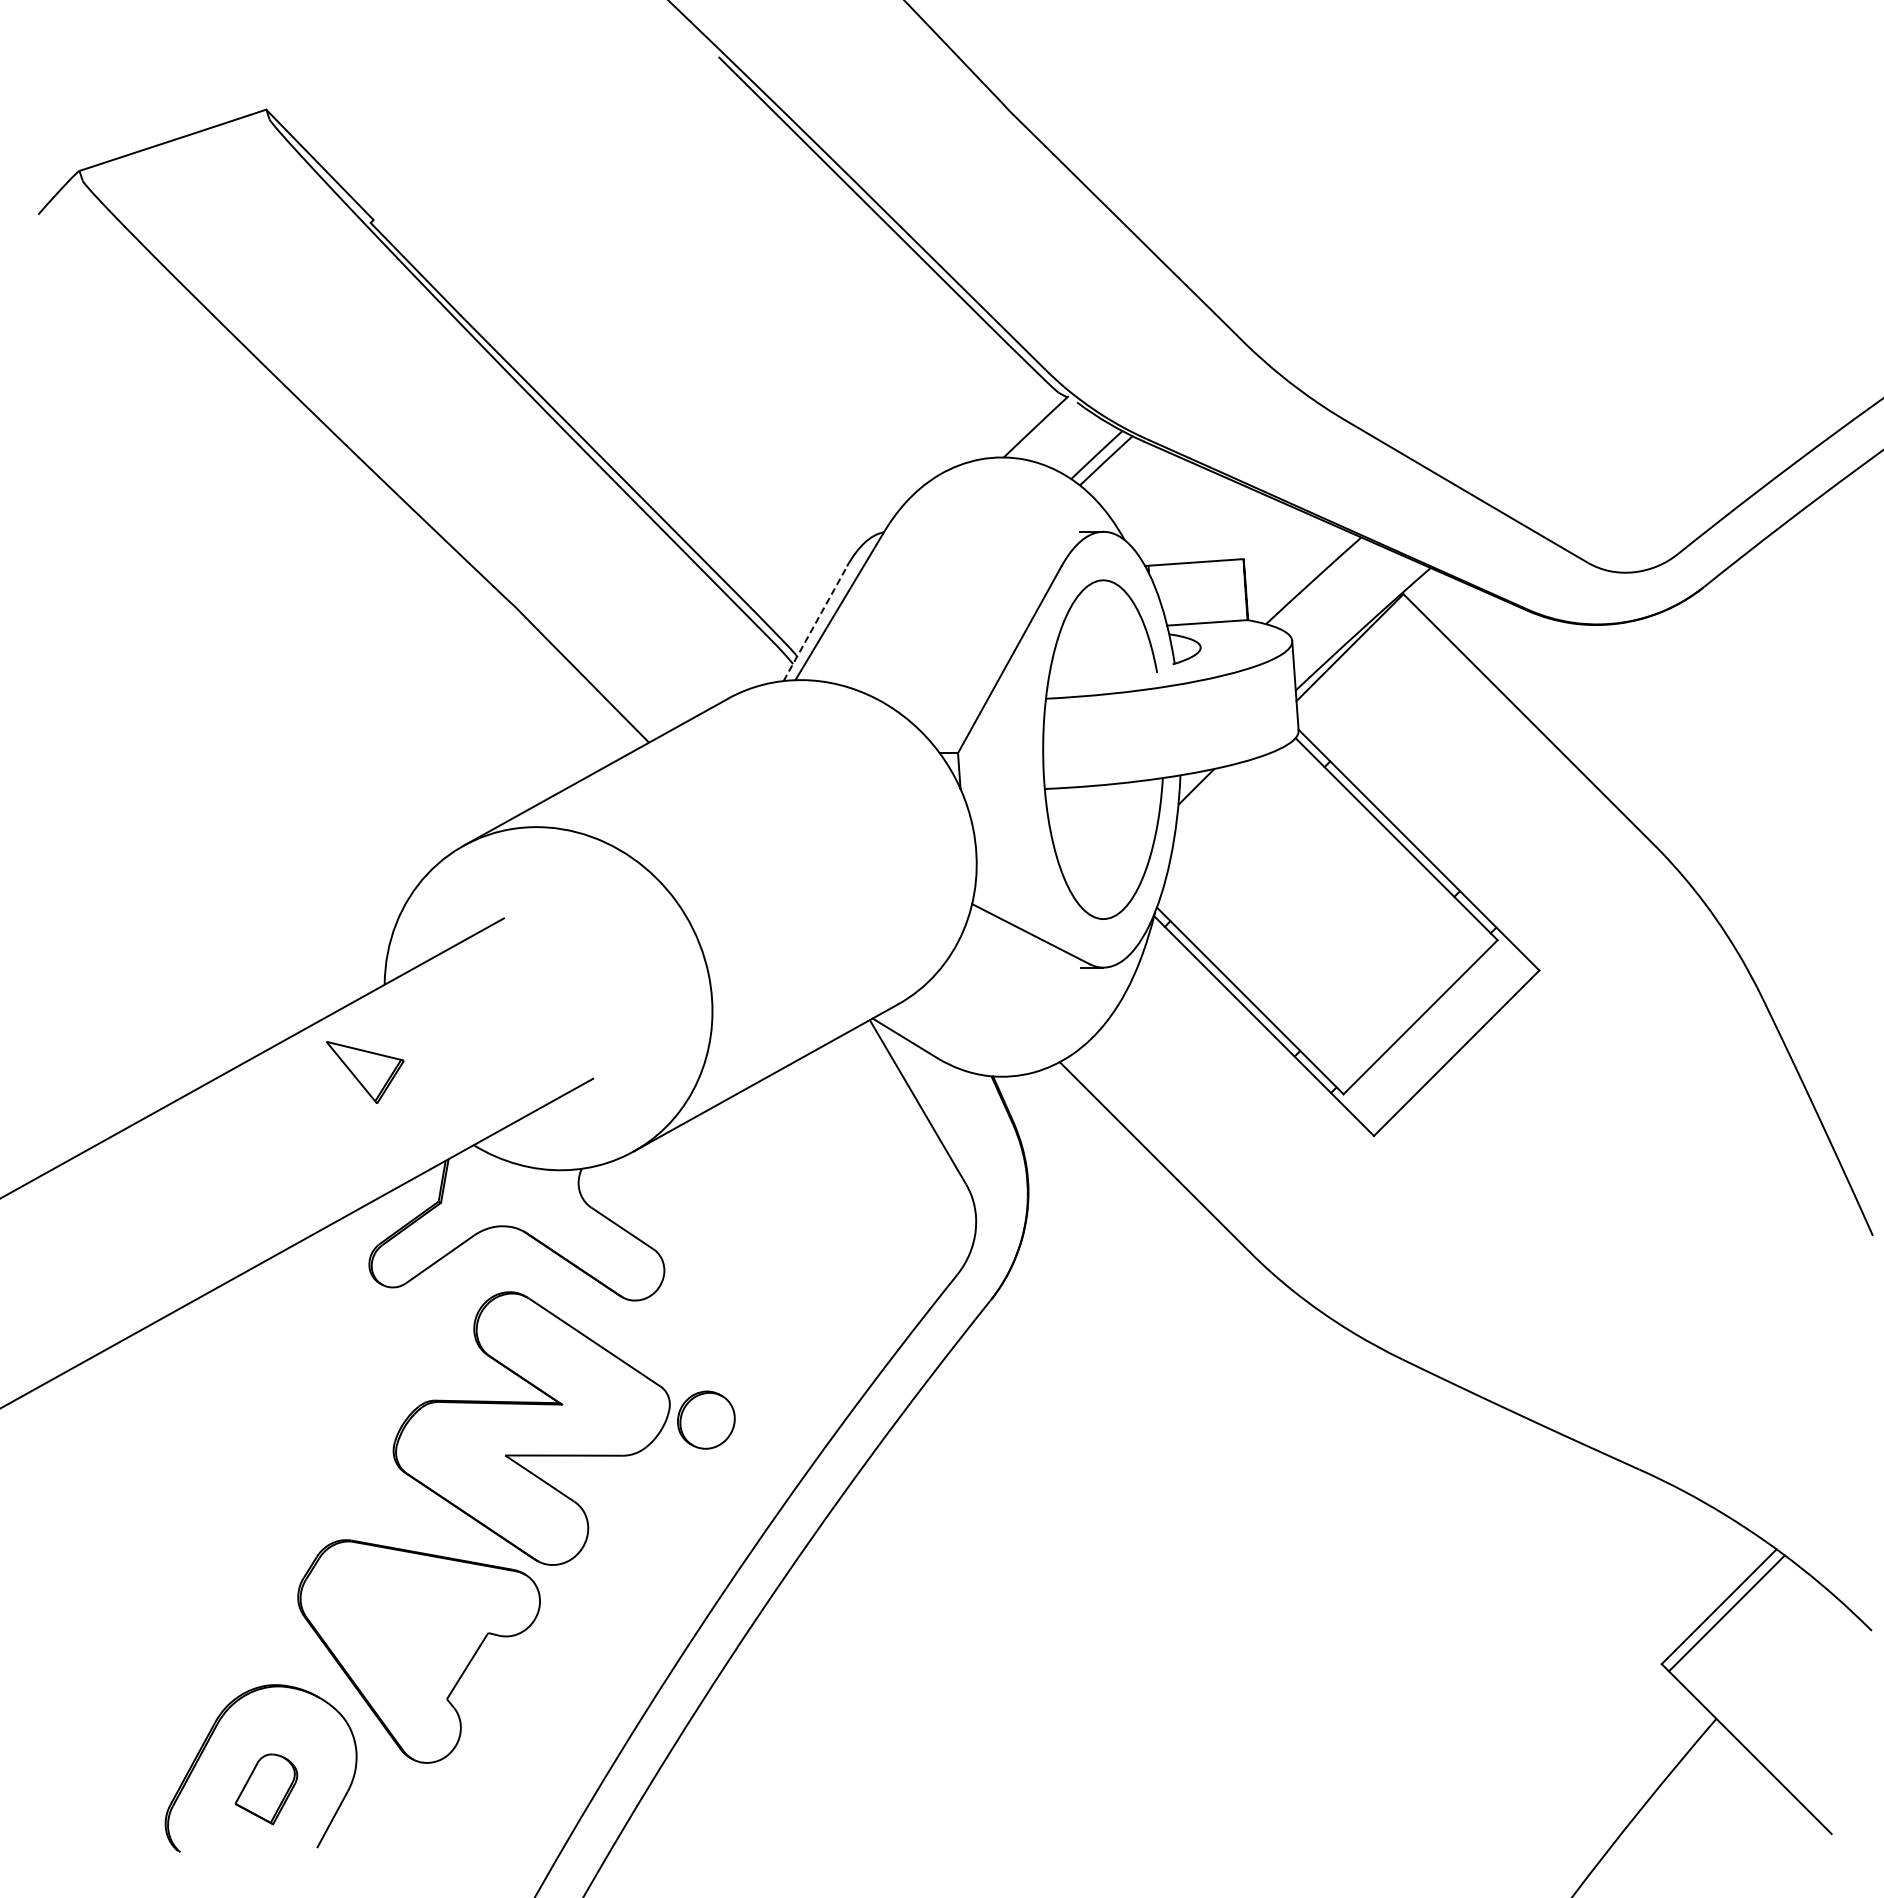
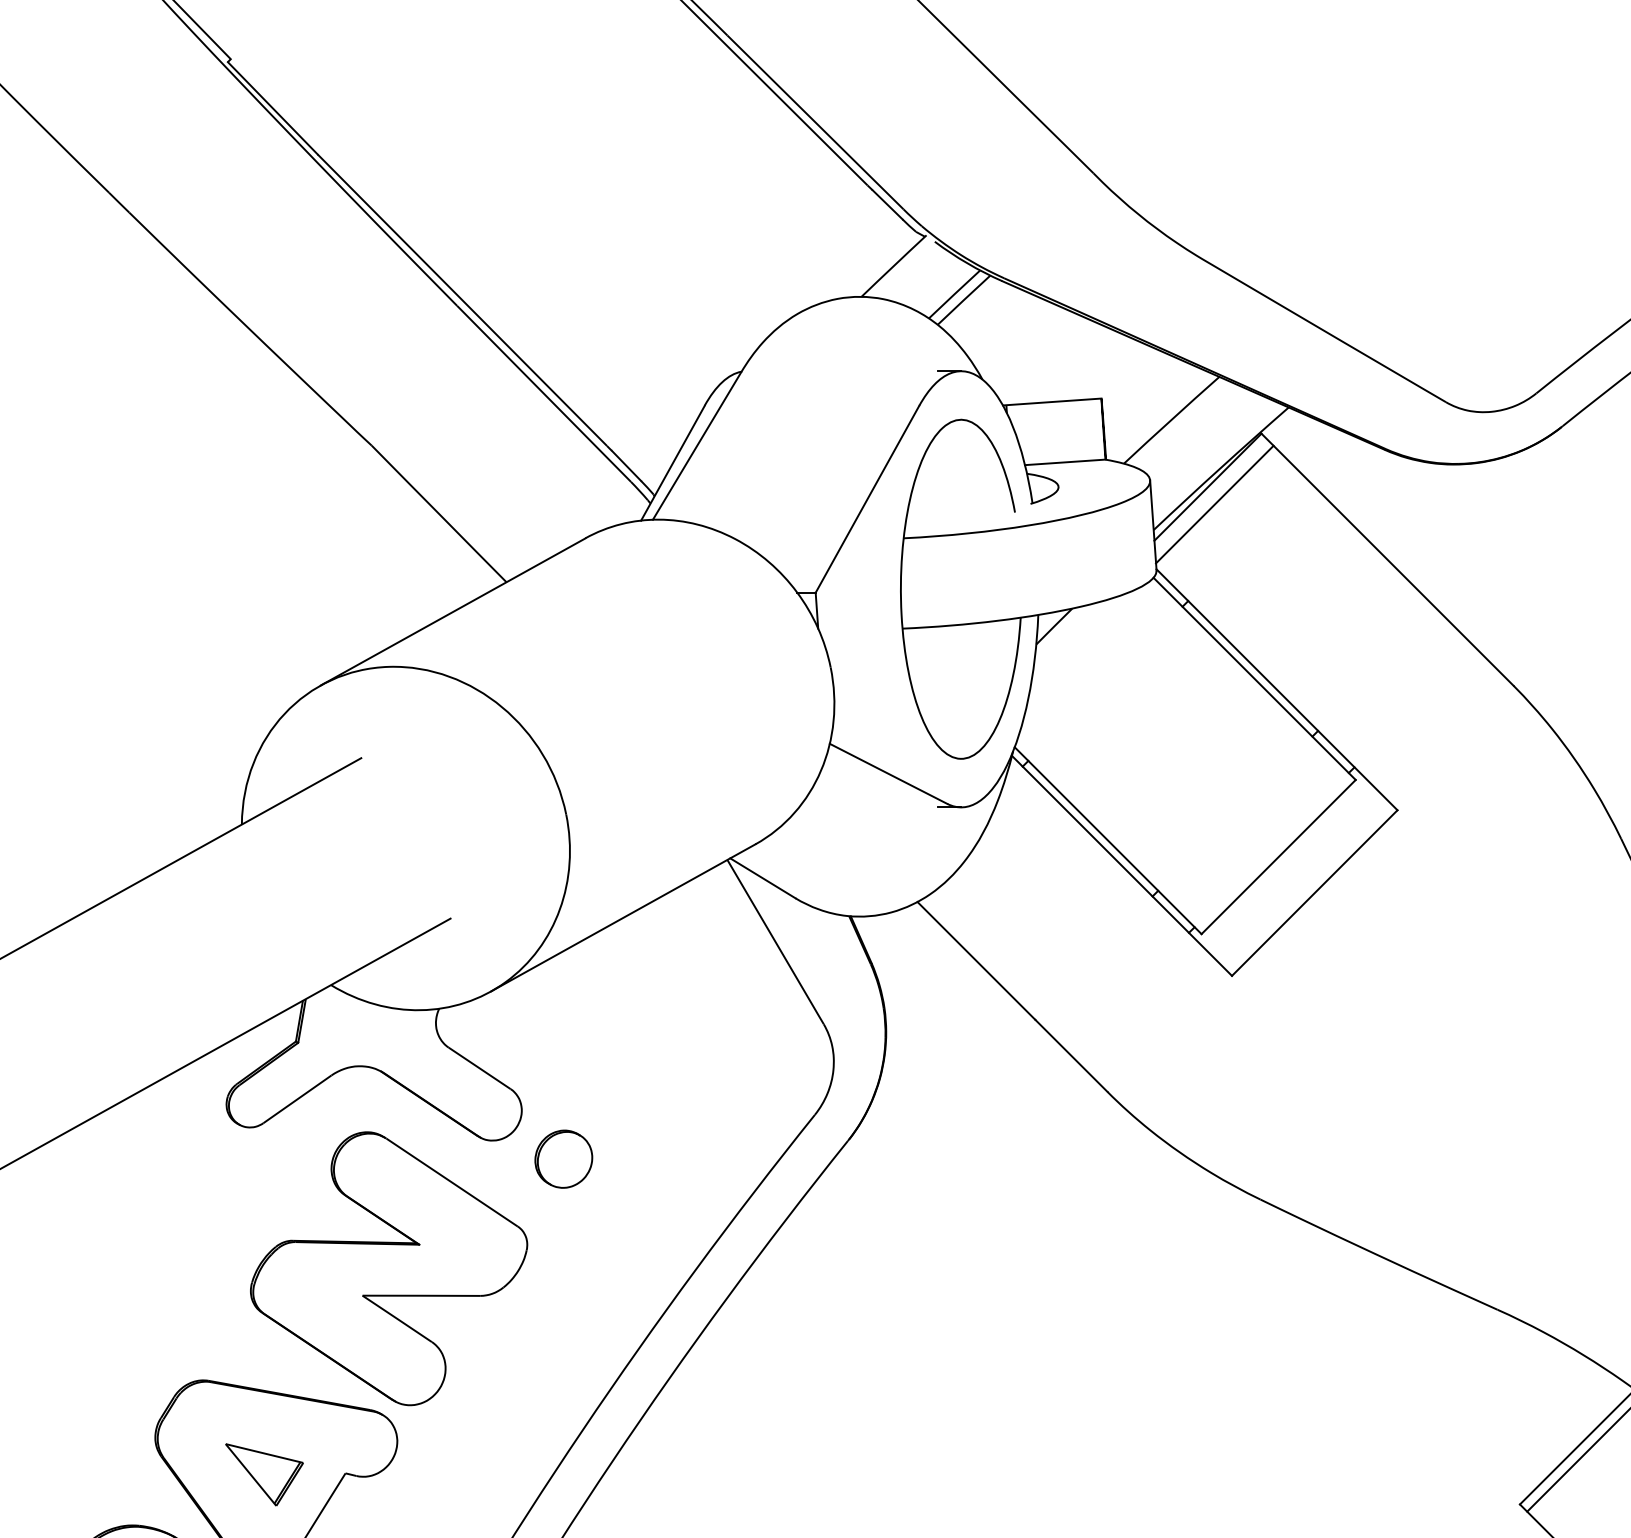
line: (815, 623) -> (673, 463), dashed -> solid
line: (1356, 664) -> (1214, 504), added
part: (365, 1072) -> (264, 1474), moved
part: (706, 1419) -> (563, 1158), moved

